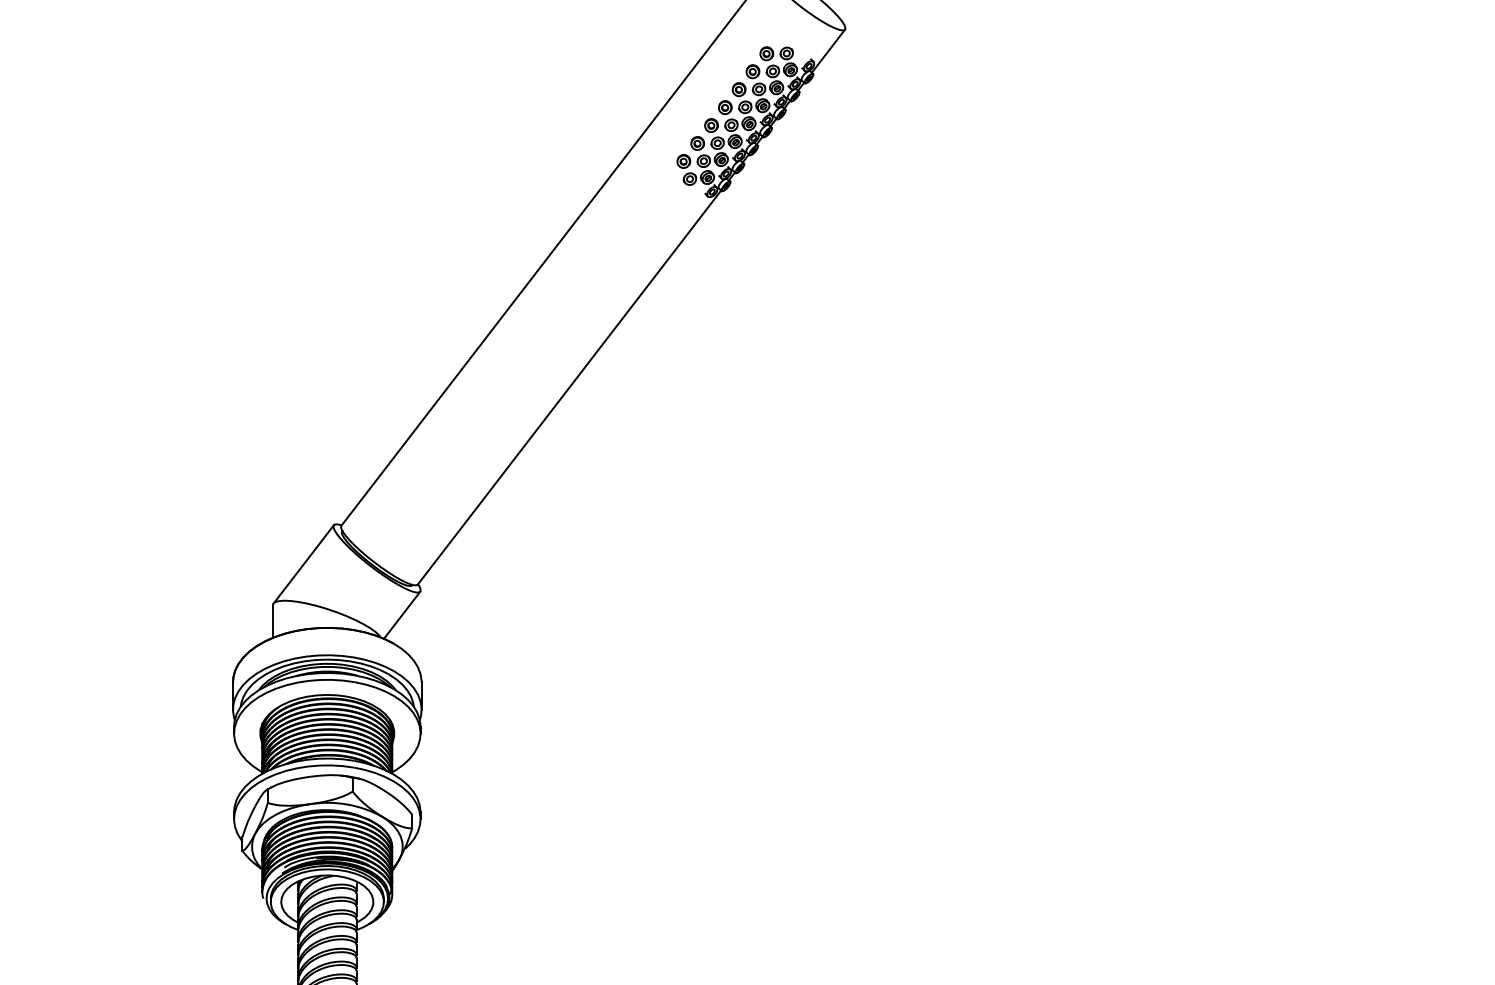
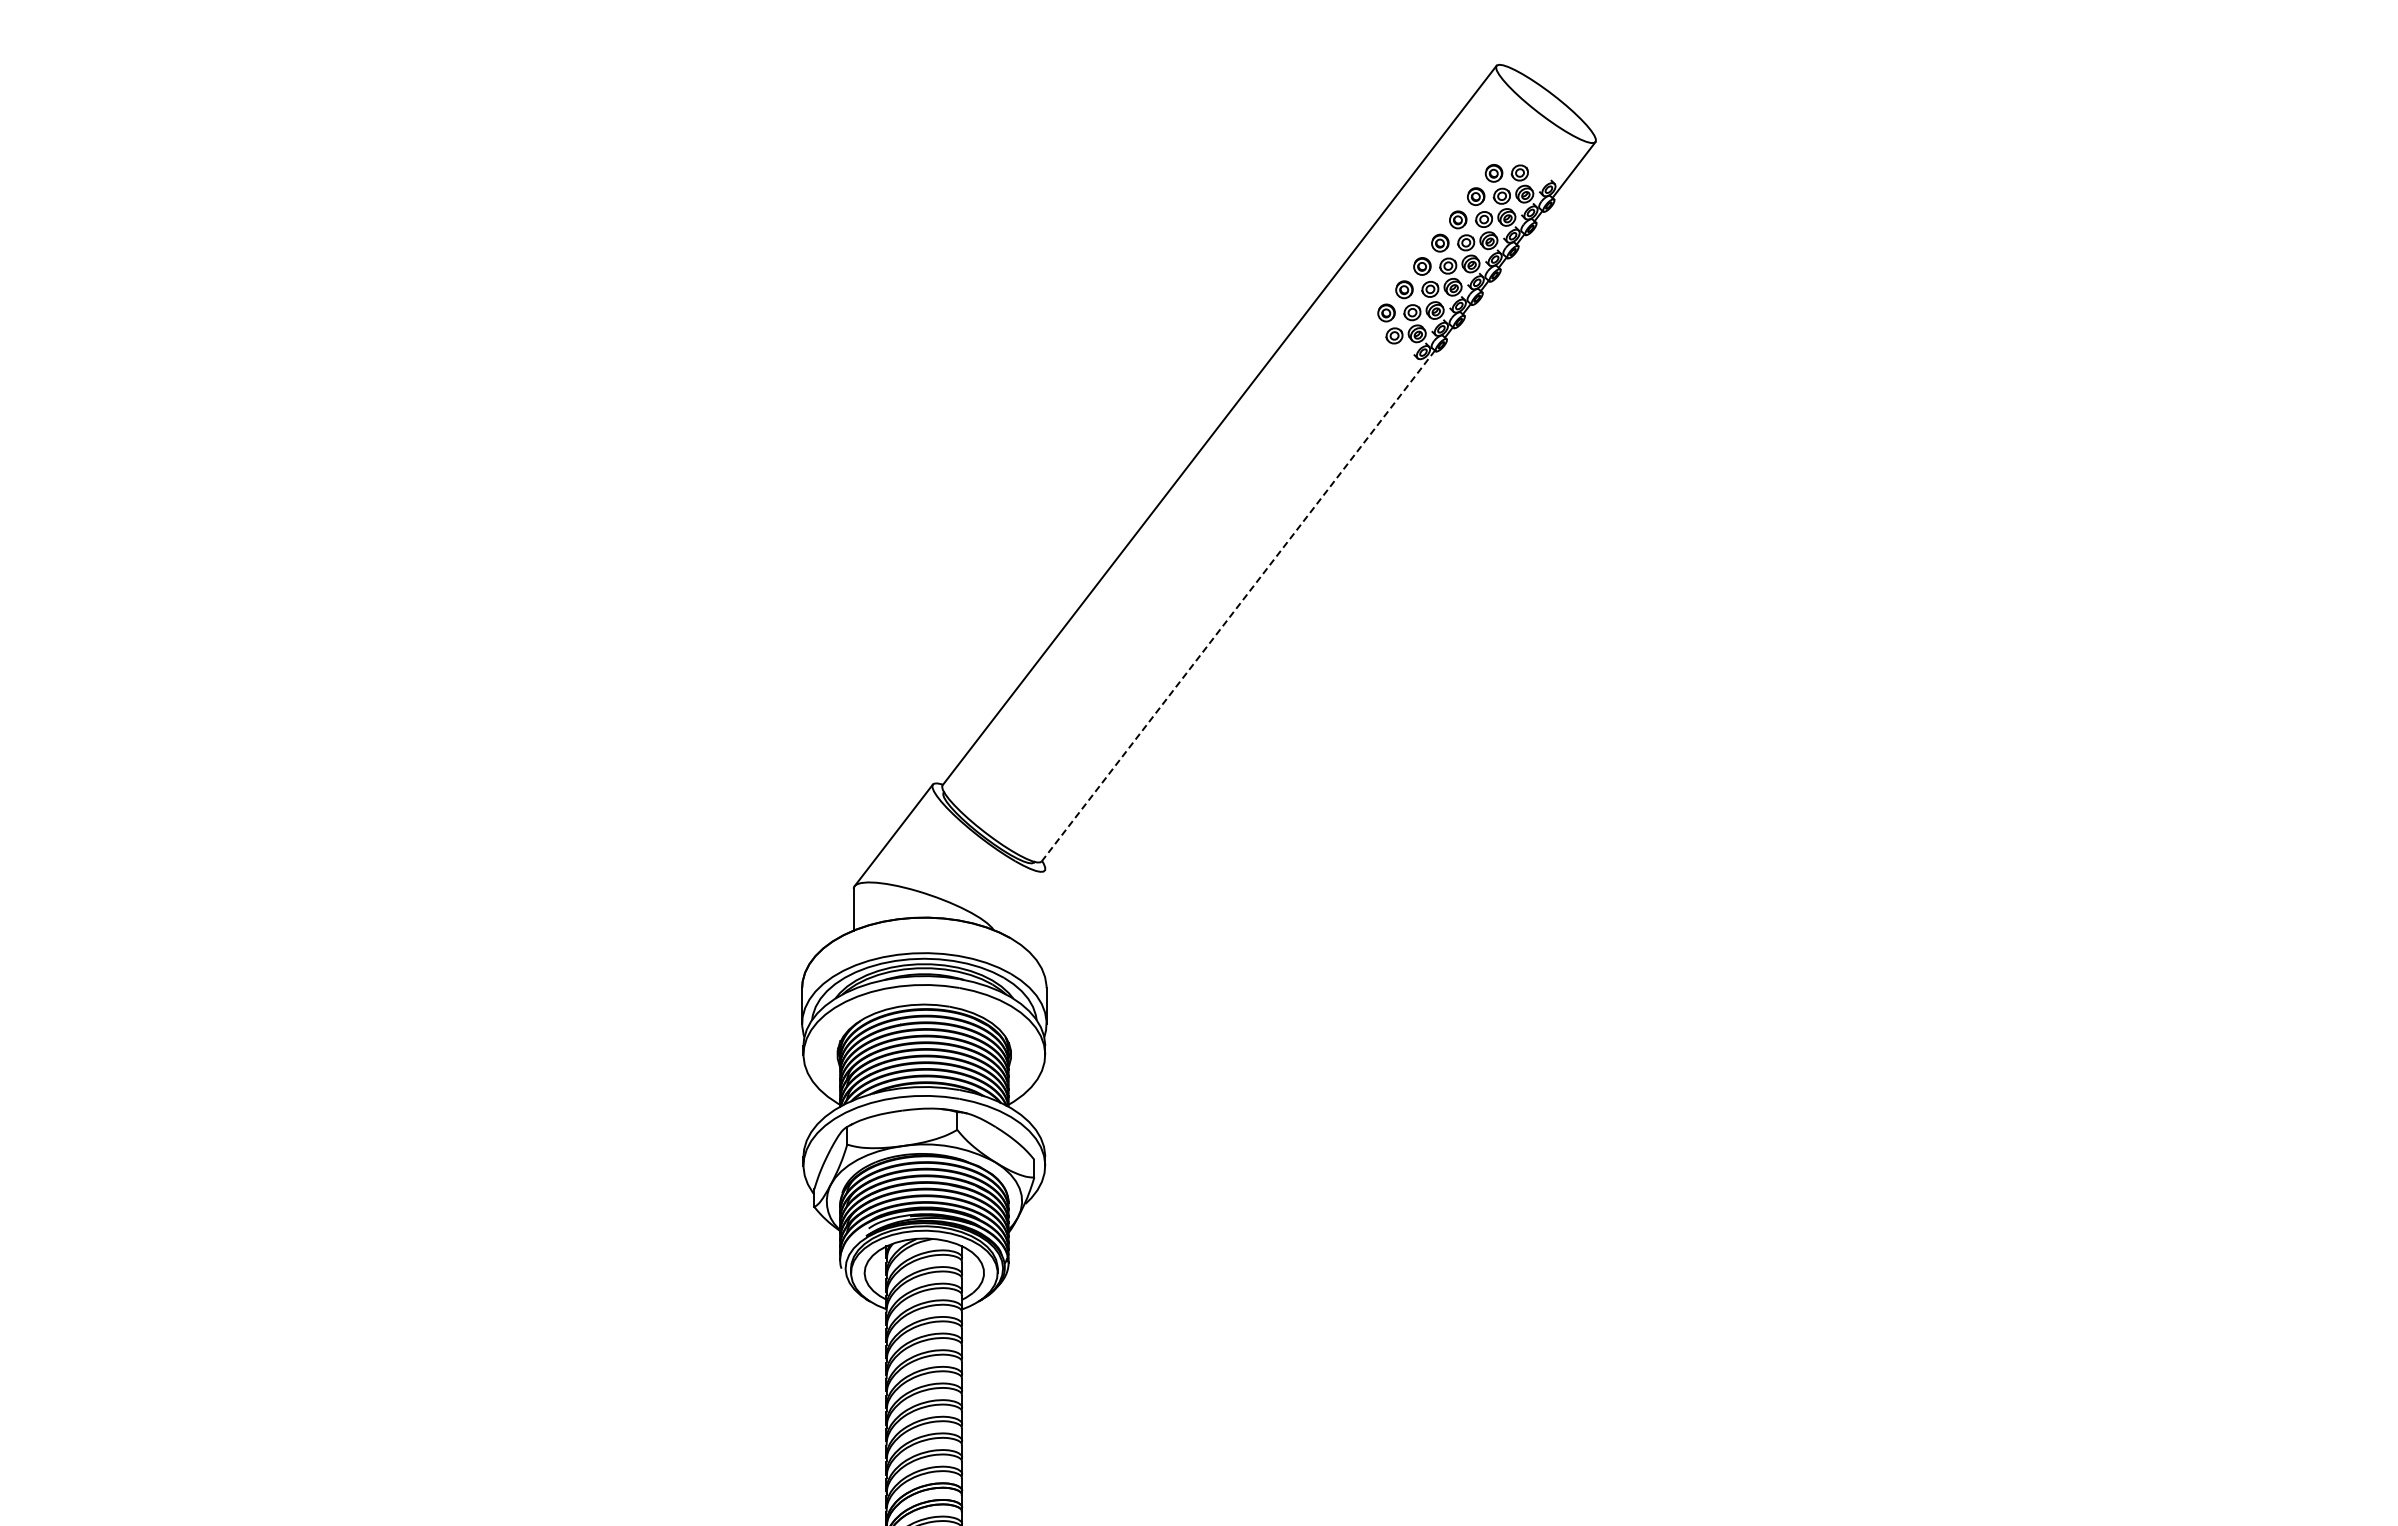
line: (569, 387) -> (1238, 605), solid -> dashed
line: (401, 614) -> (1020, 900), removed

